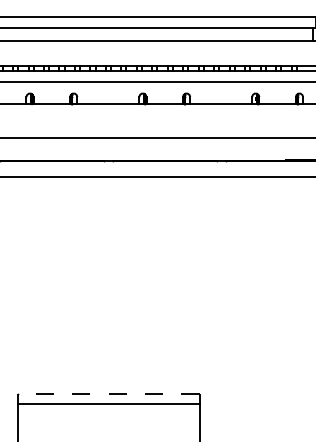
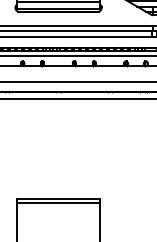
line: (108, 393) -> (58, 198), dashed -> solid

